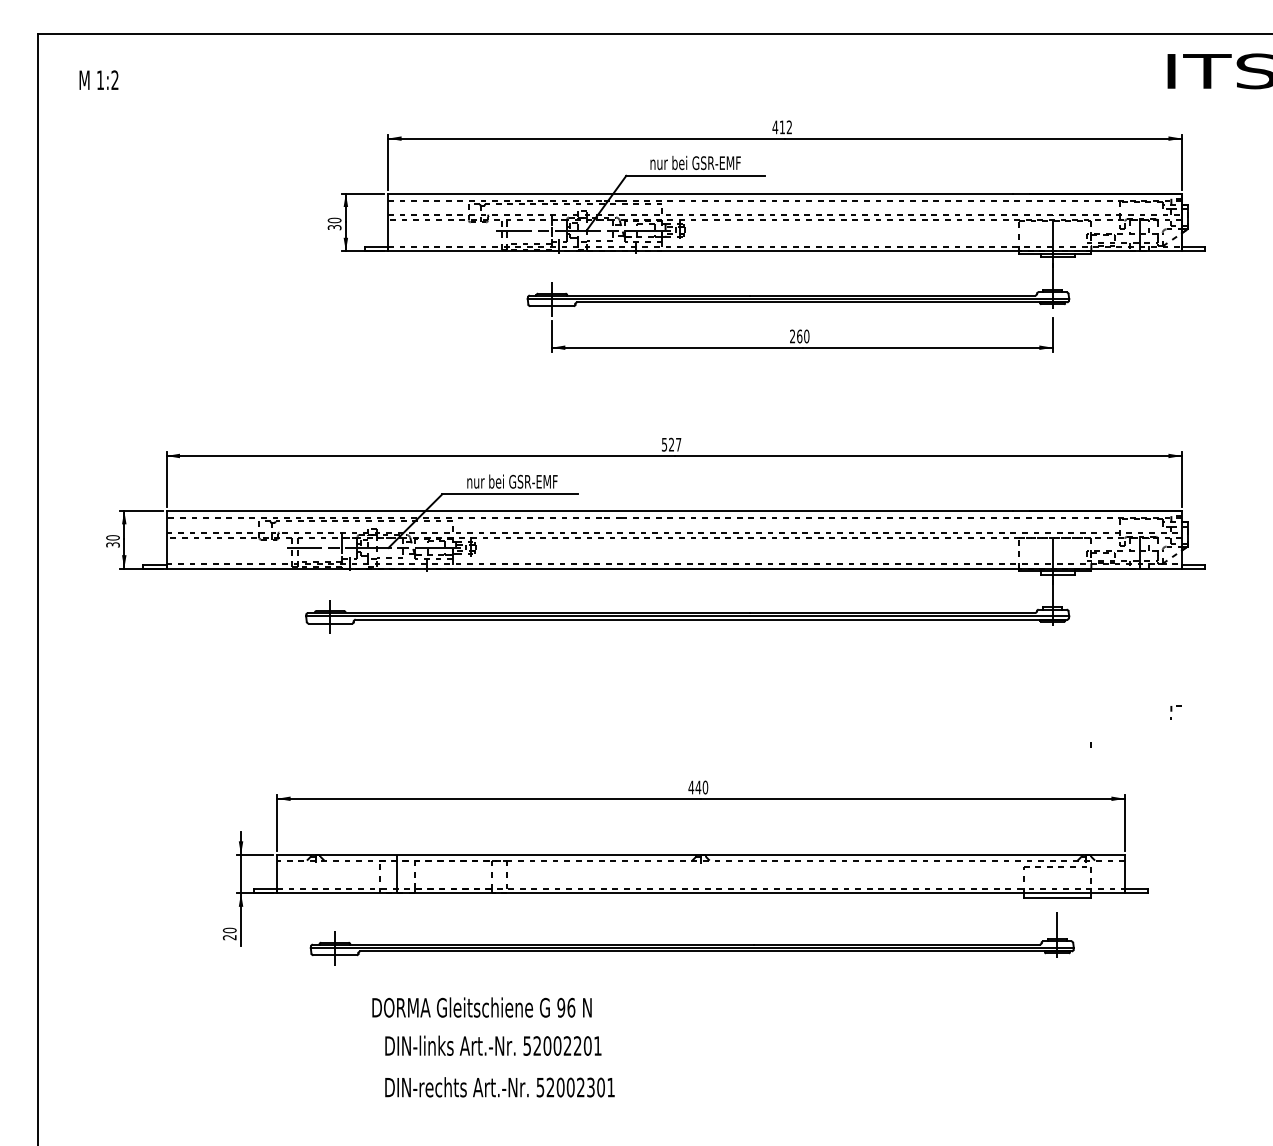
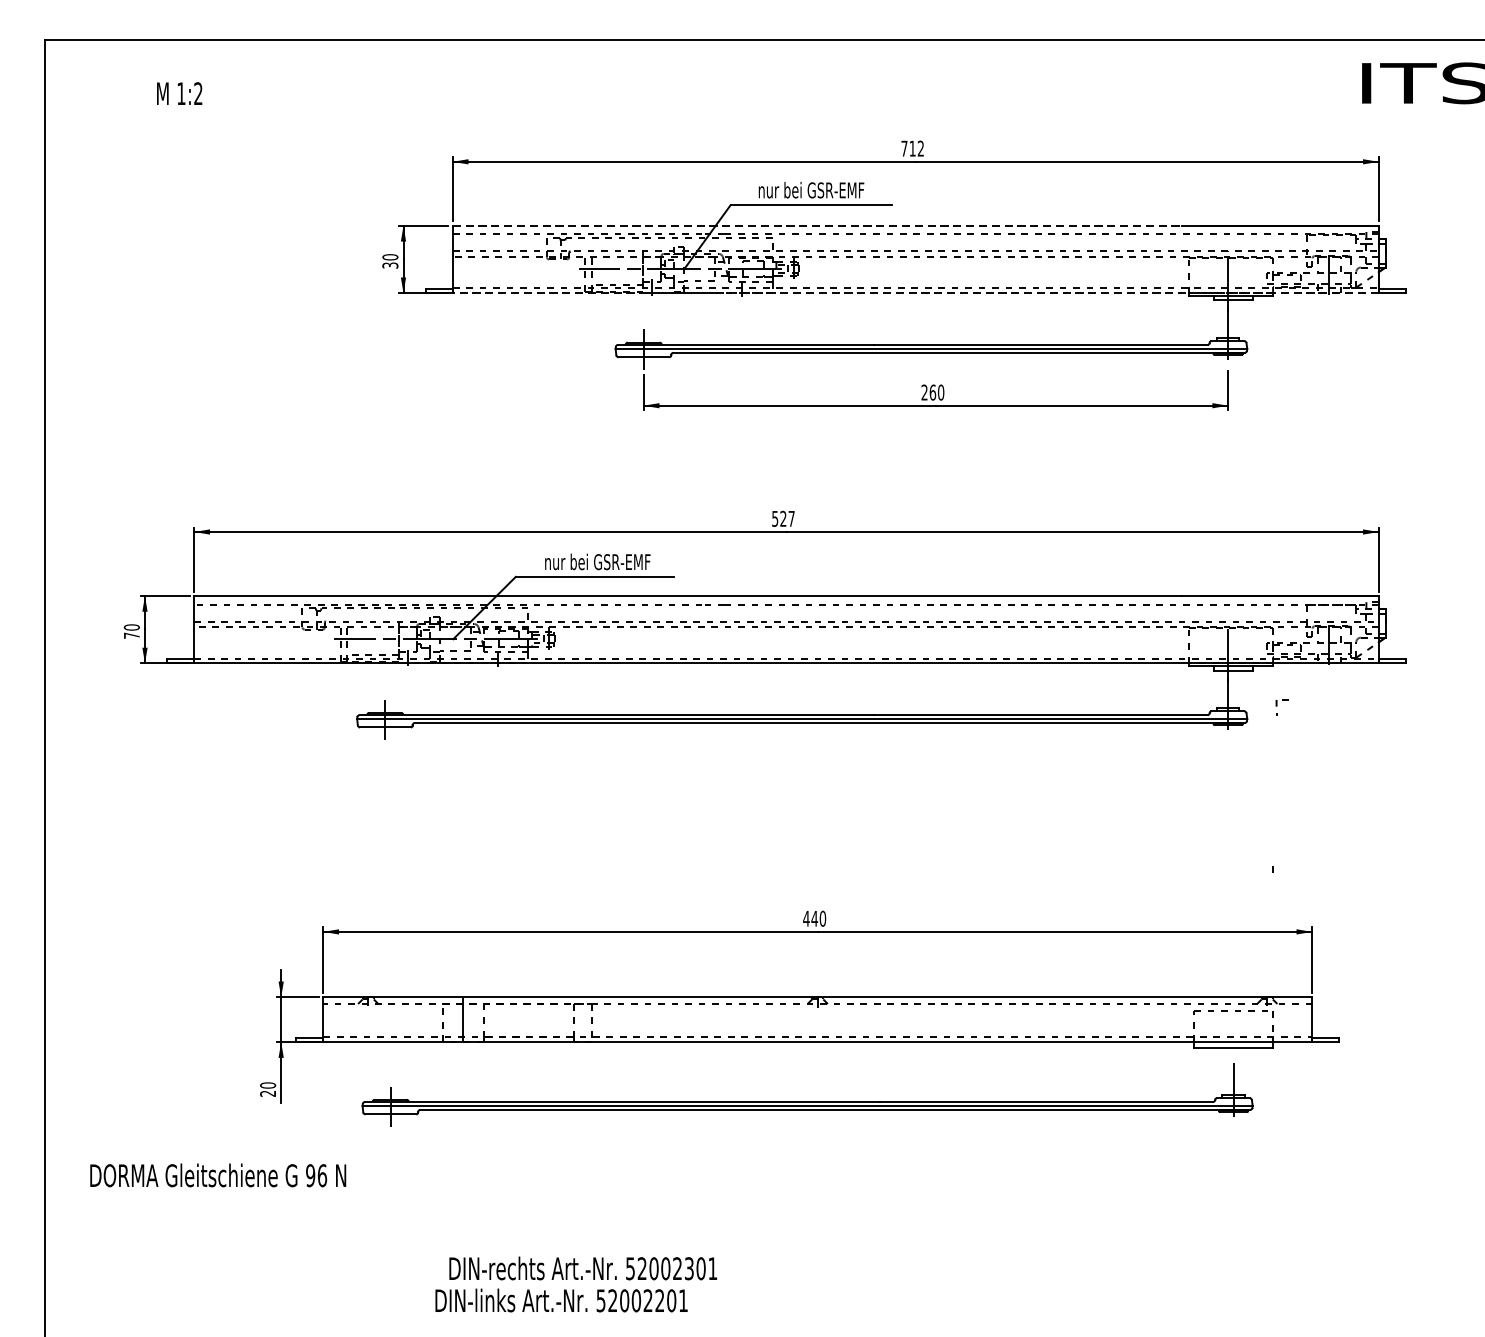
text: (98, 79) -> (179, 92), moved
text: (775, 127) -> (904, 148), 412 -> 712
line: (700, 193) -> (817, 225), solid -> dashed
line: (785, 251) -> (916, 293), solid -> dashed
text: (112, 544) -> (131, 635), 30 -> 70
part: (1175, 712) -> (1281, 707), moved
text: (481, 1007) -> (217, 1175), moved
text: (493, 1045) -> (561, 1300), moved

